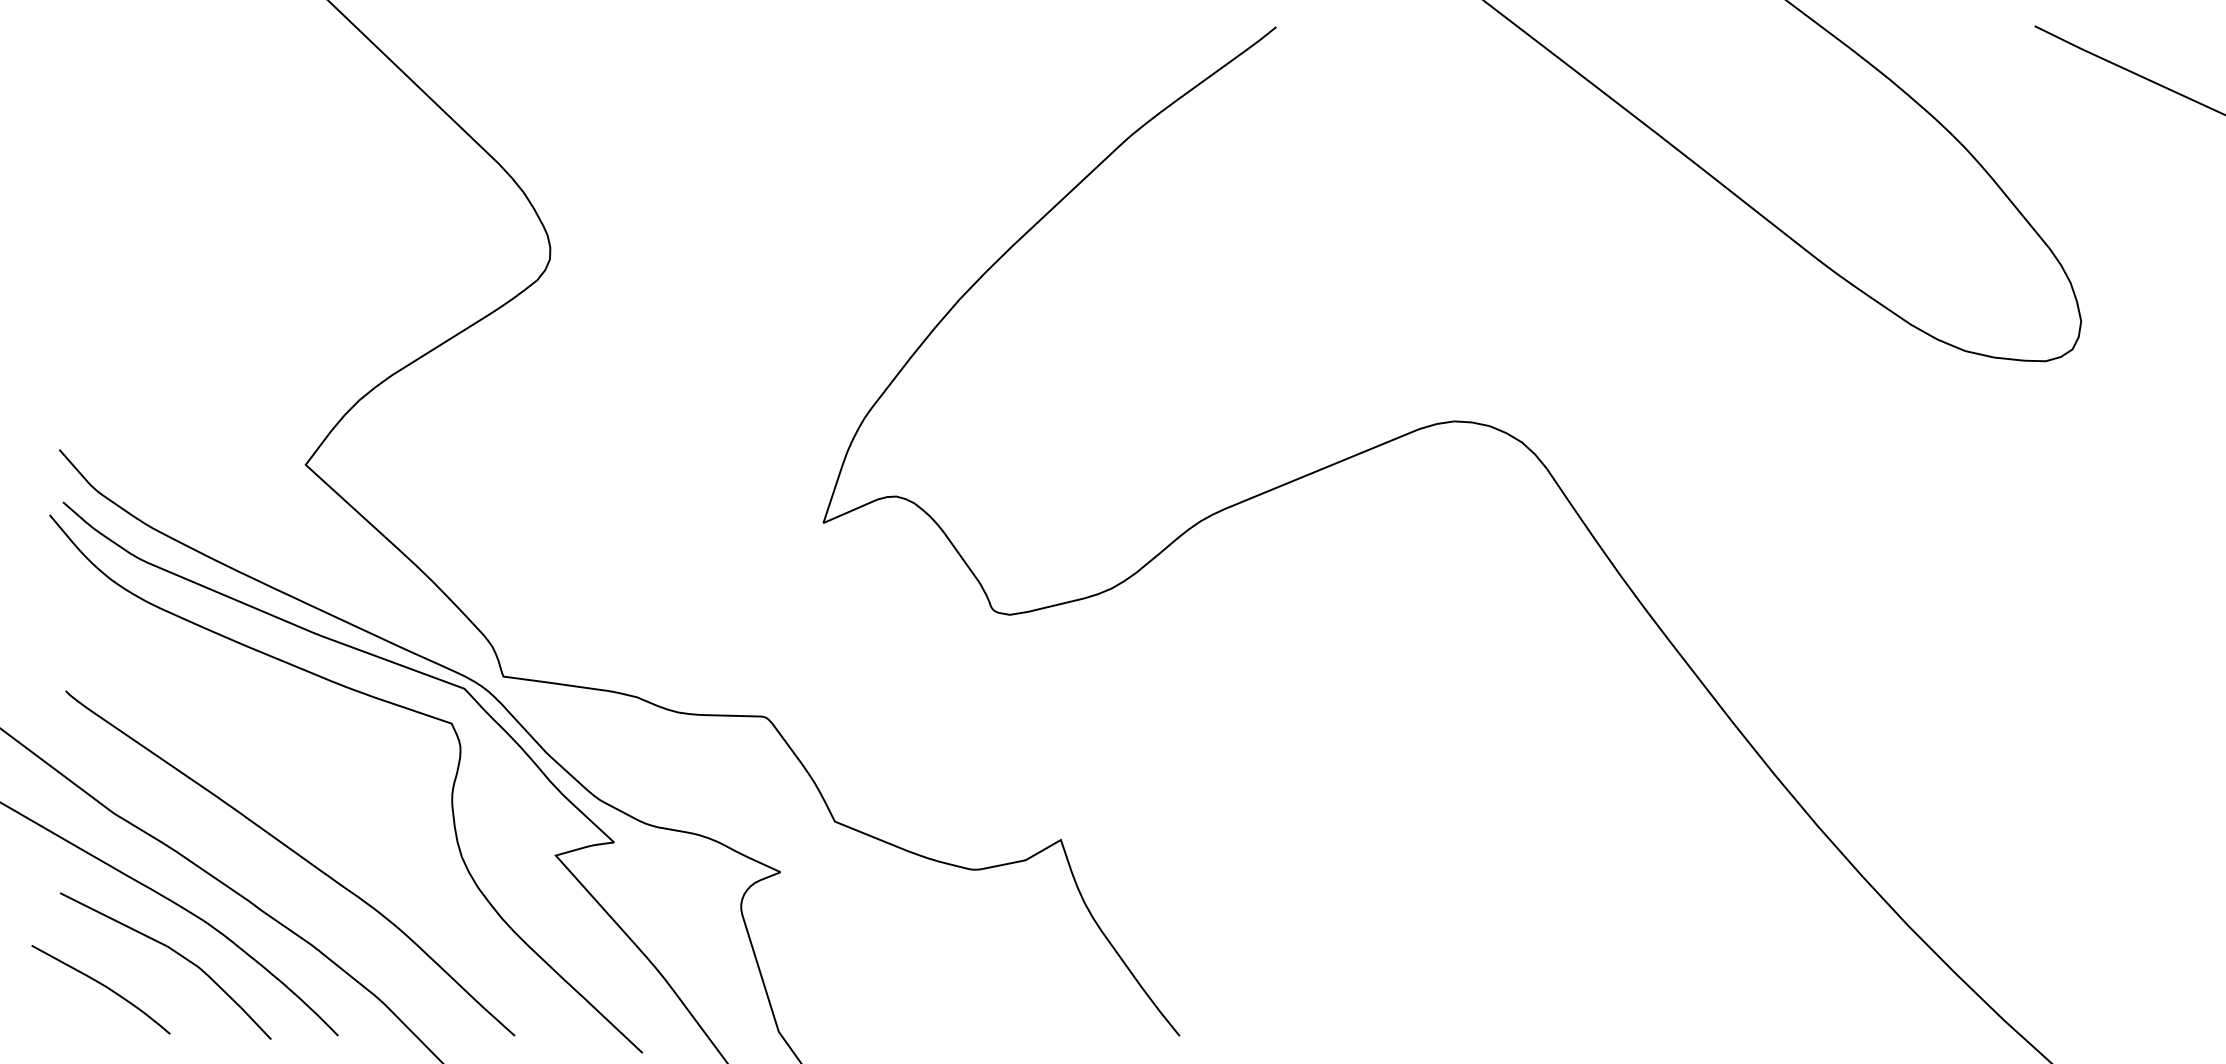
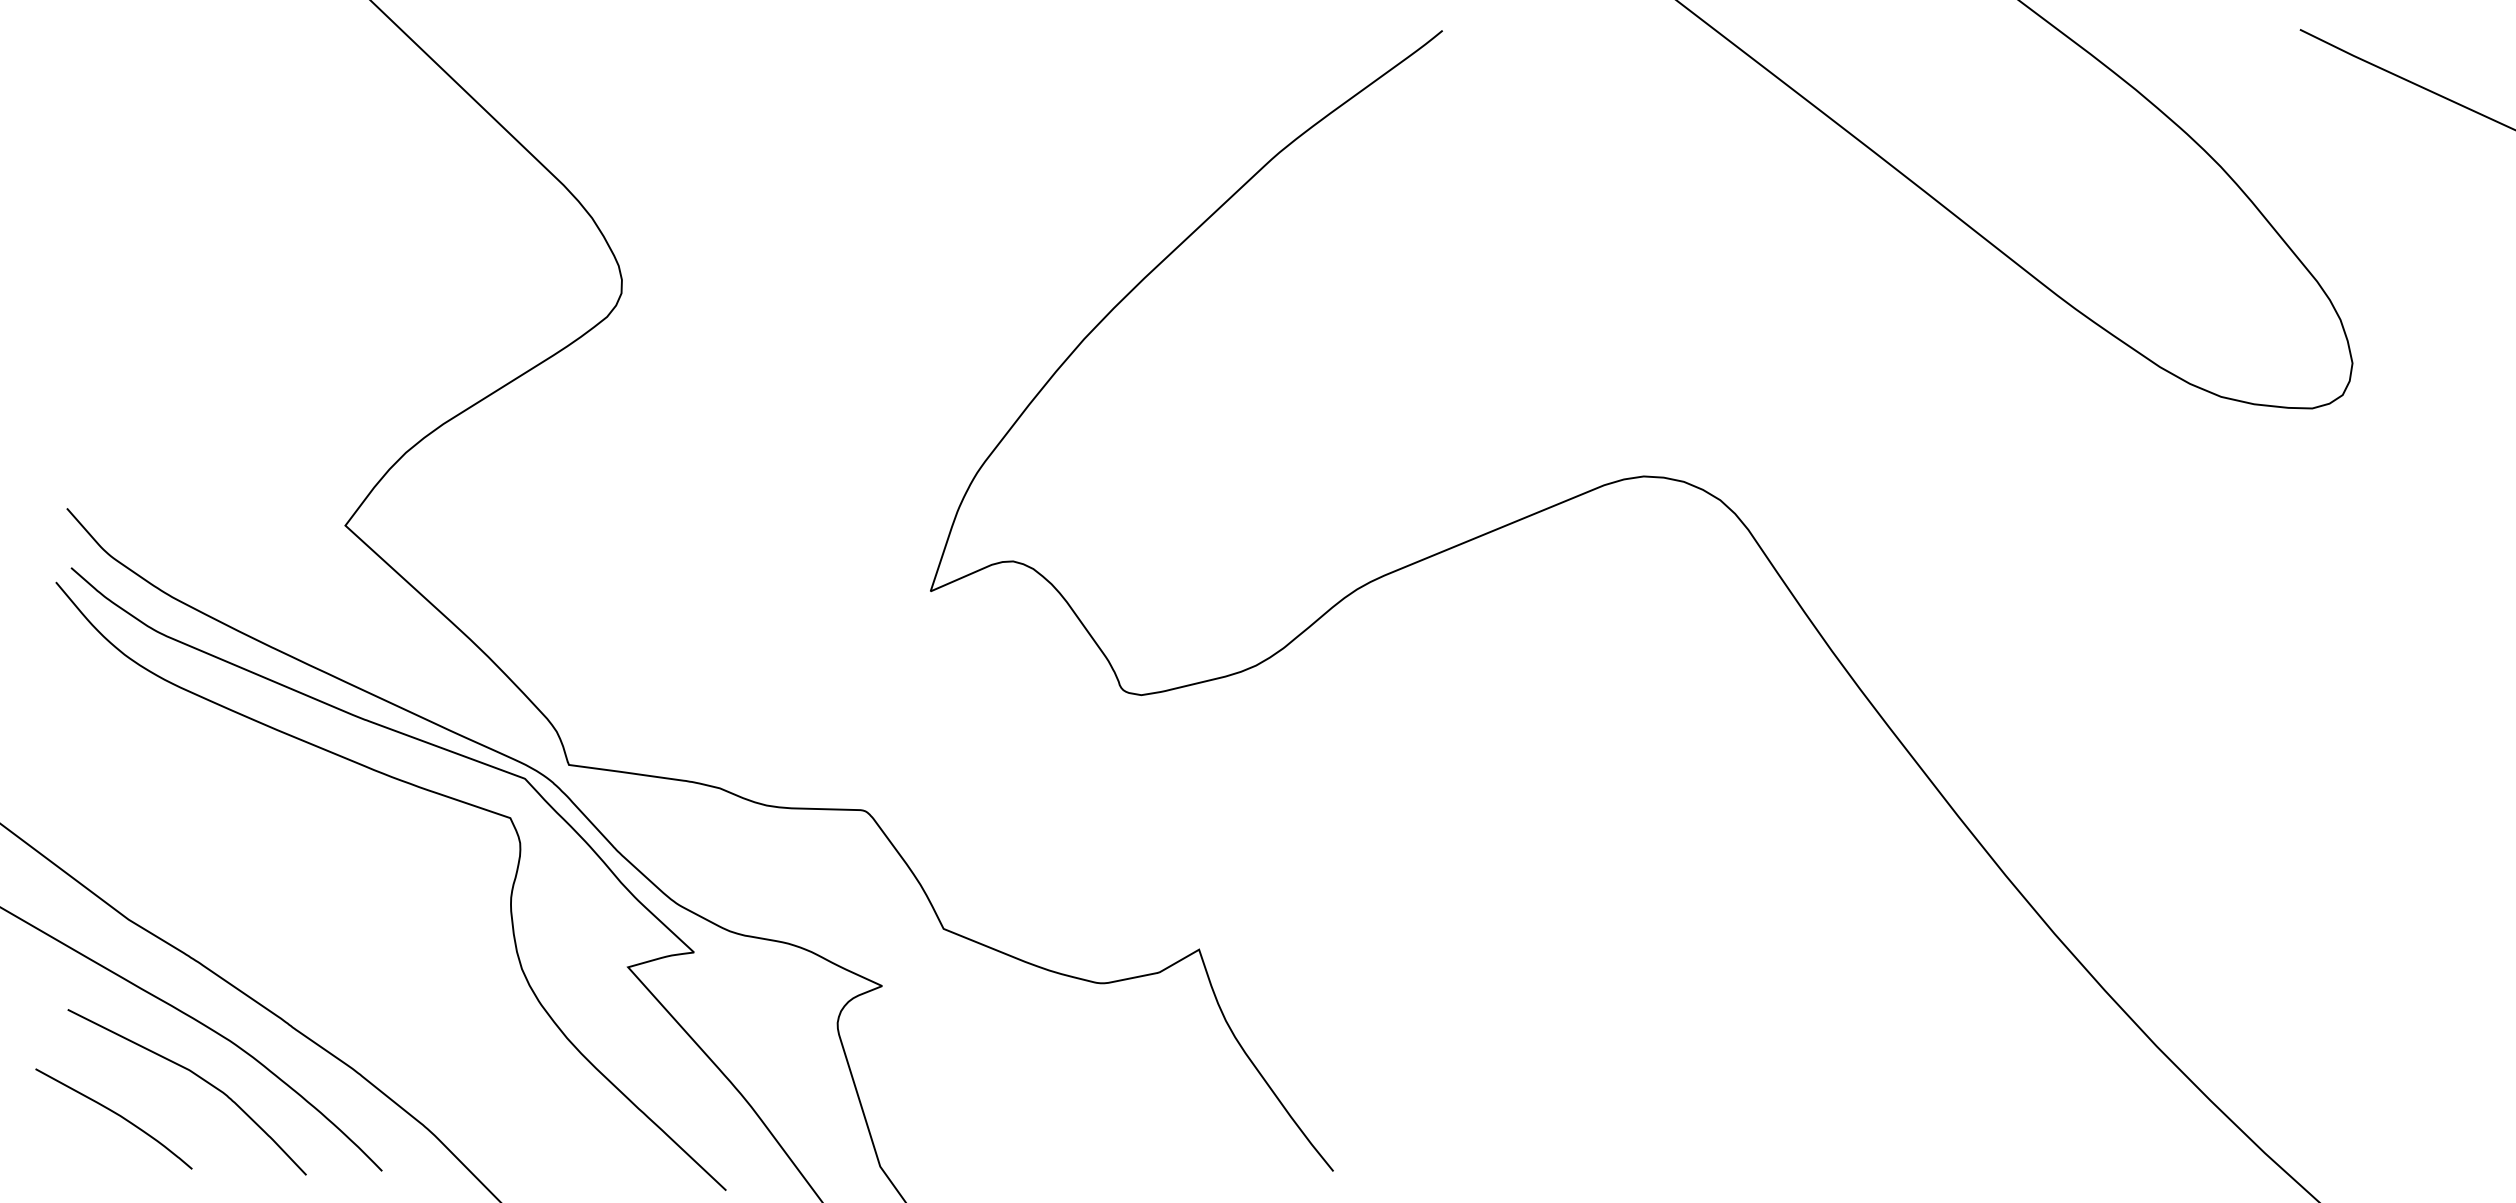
curve: (296, 854) -> (335, 966), removed

